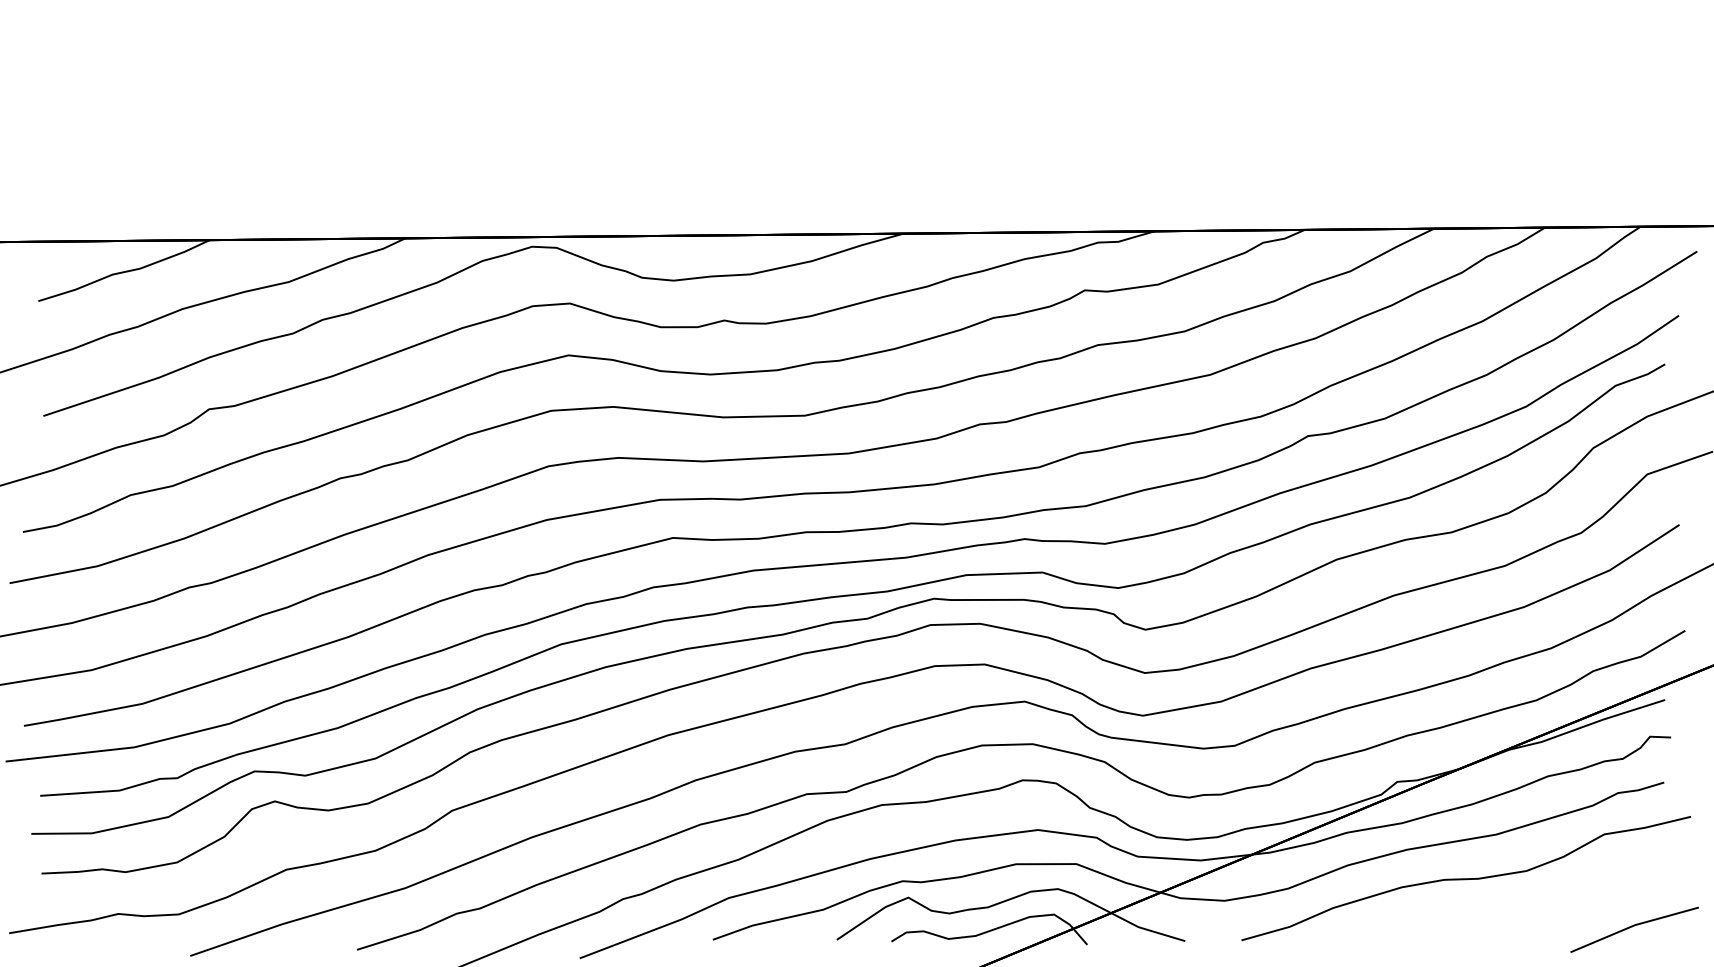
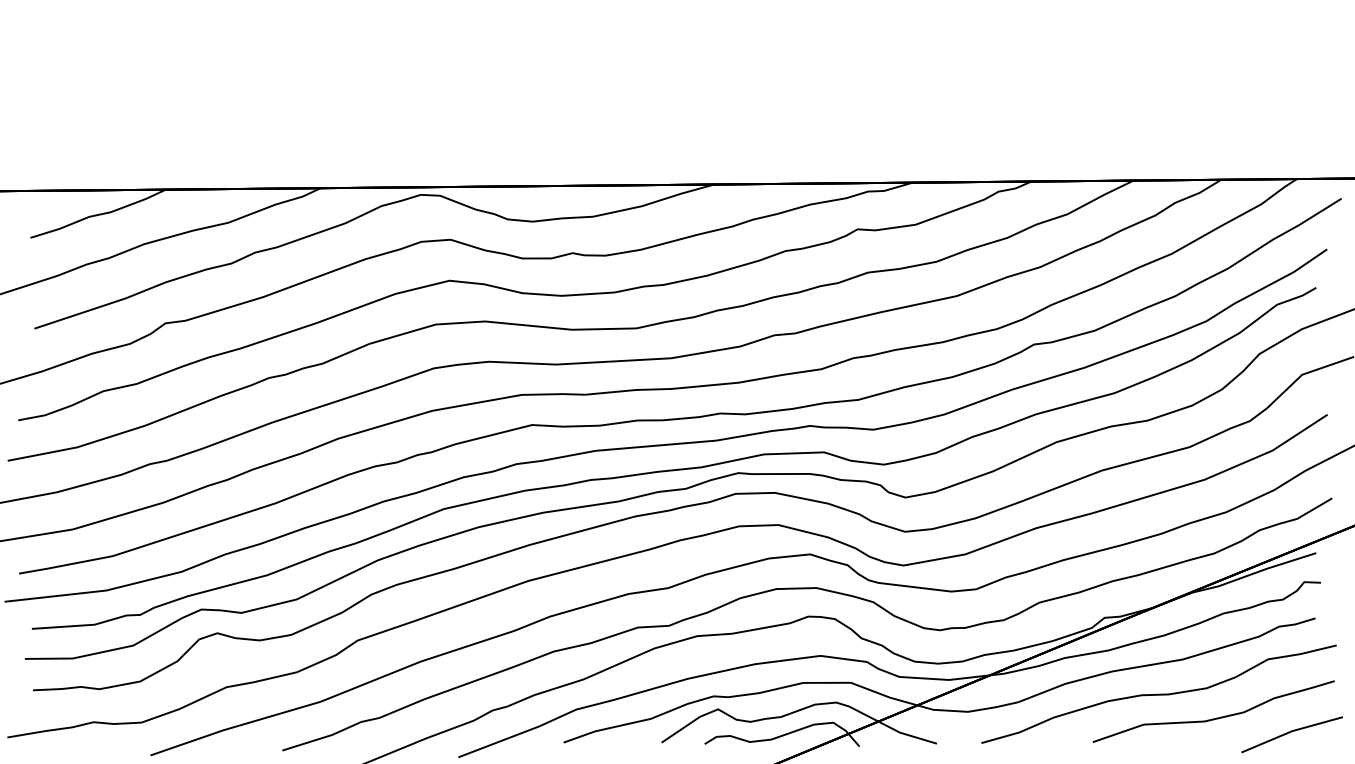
curve: (1537, 908) -> (1215, 717), added

